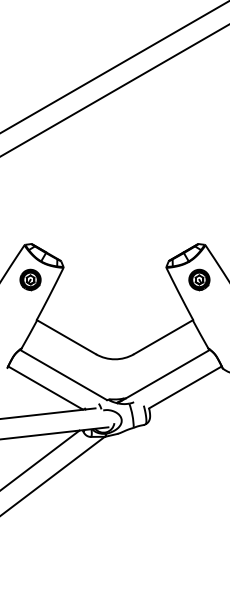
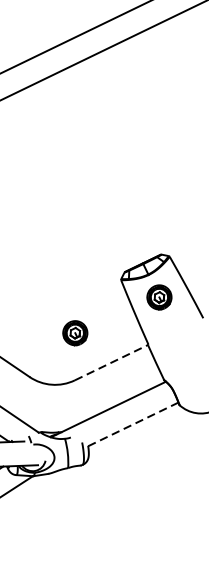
part: (131, 314) -> (75, 332), added
line: (164, 336) -> (112, 361), solid -> dashed
line: (185, 387) -> (133, 424), solid -> dashed

